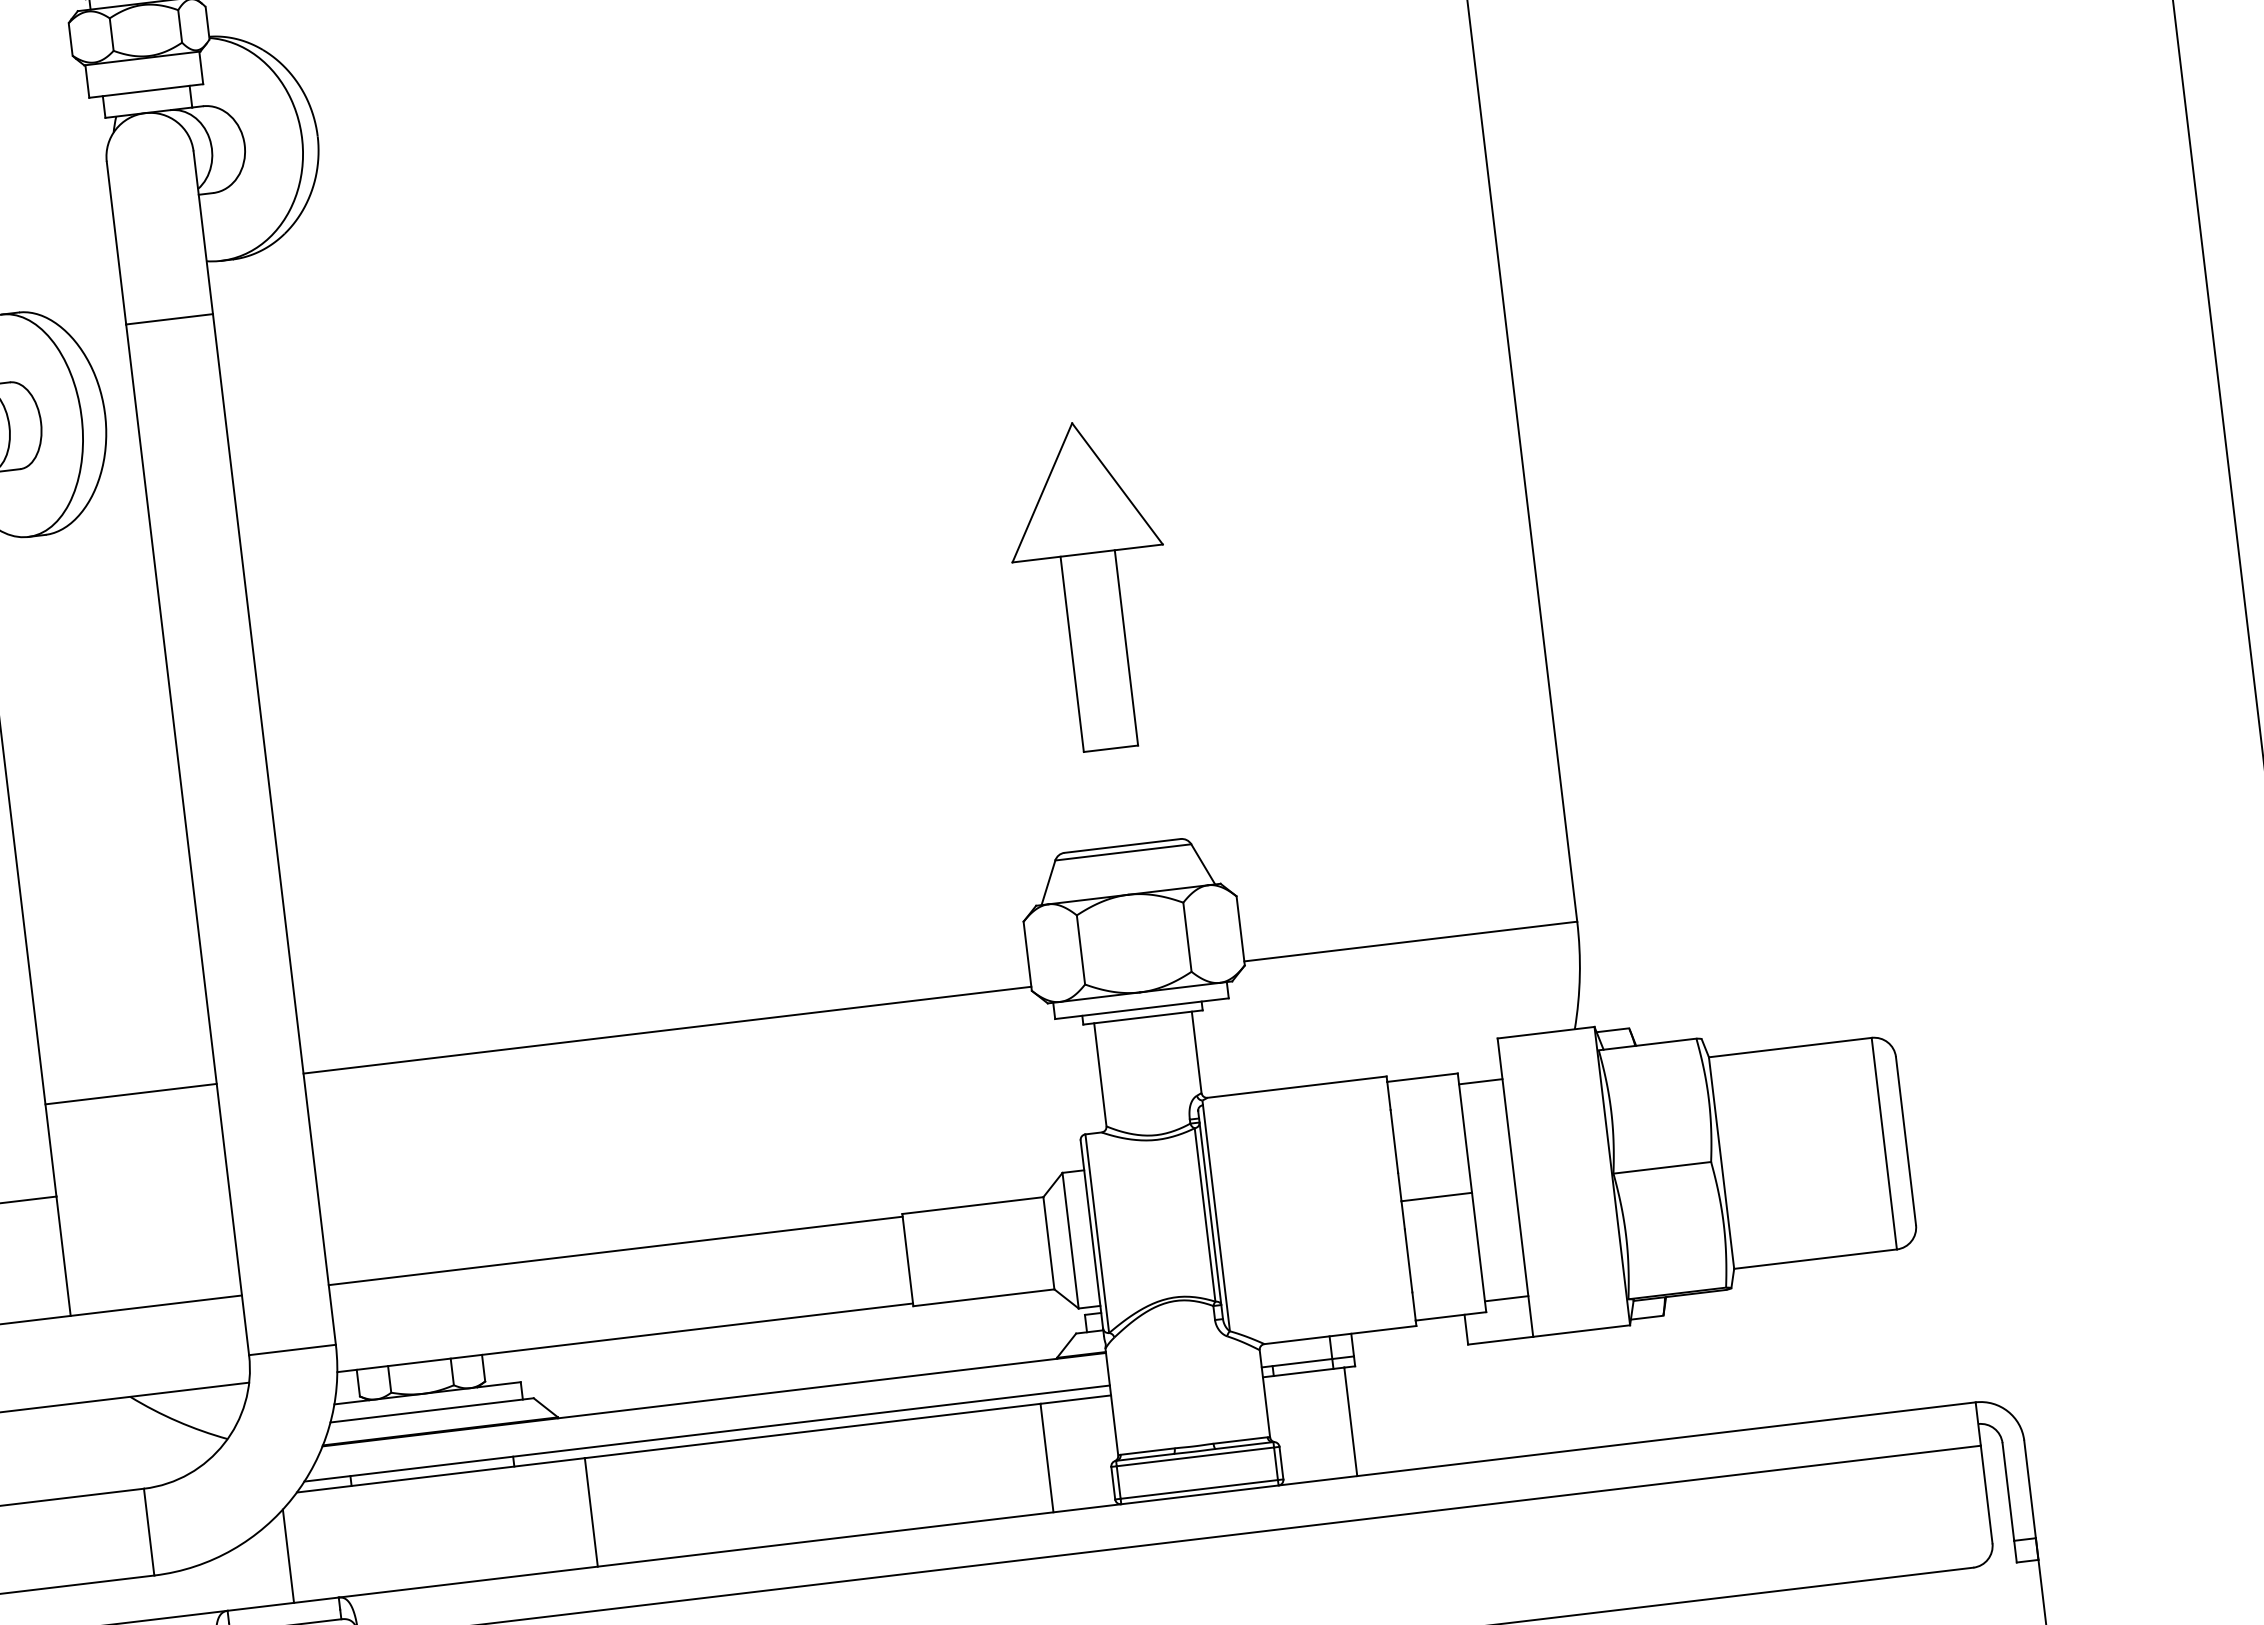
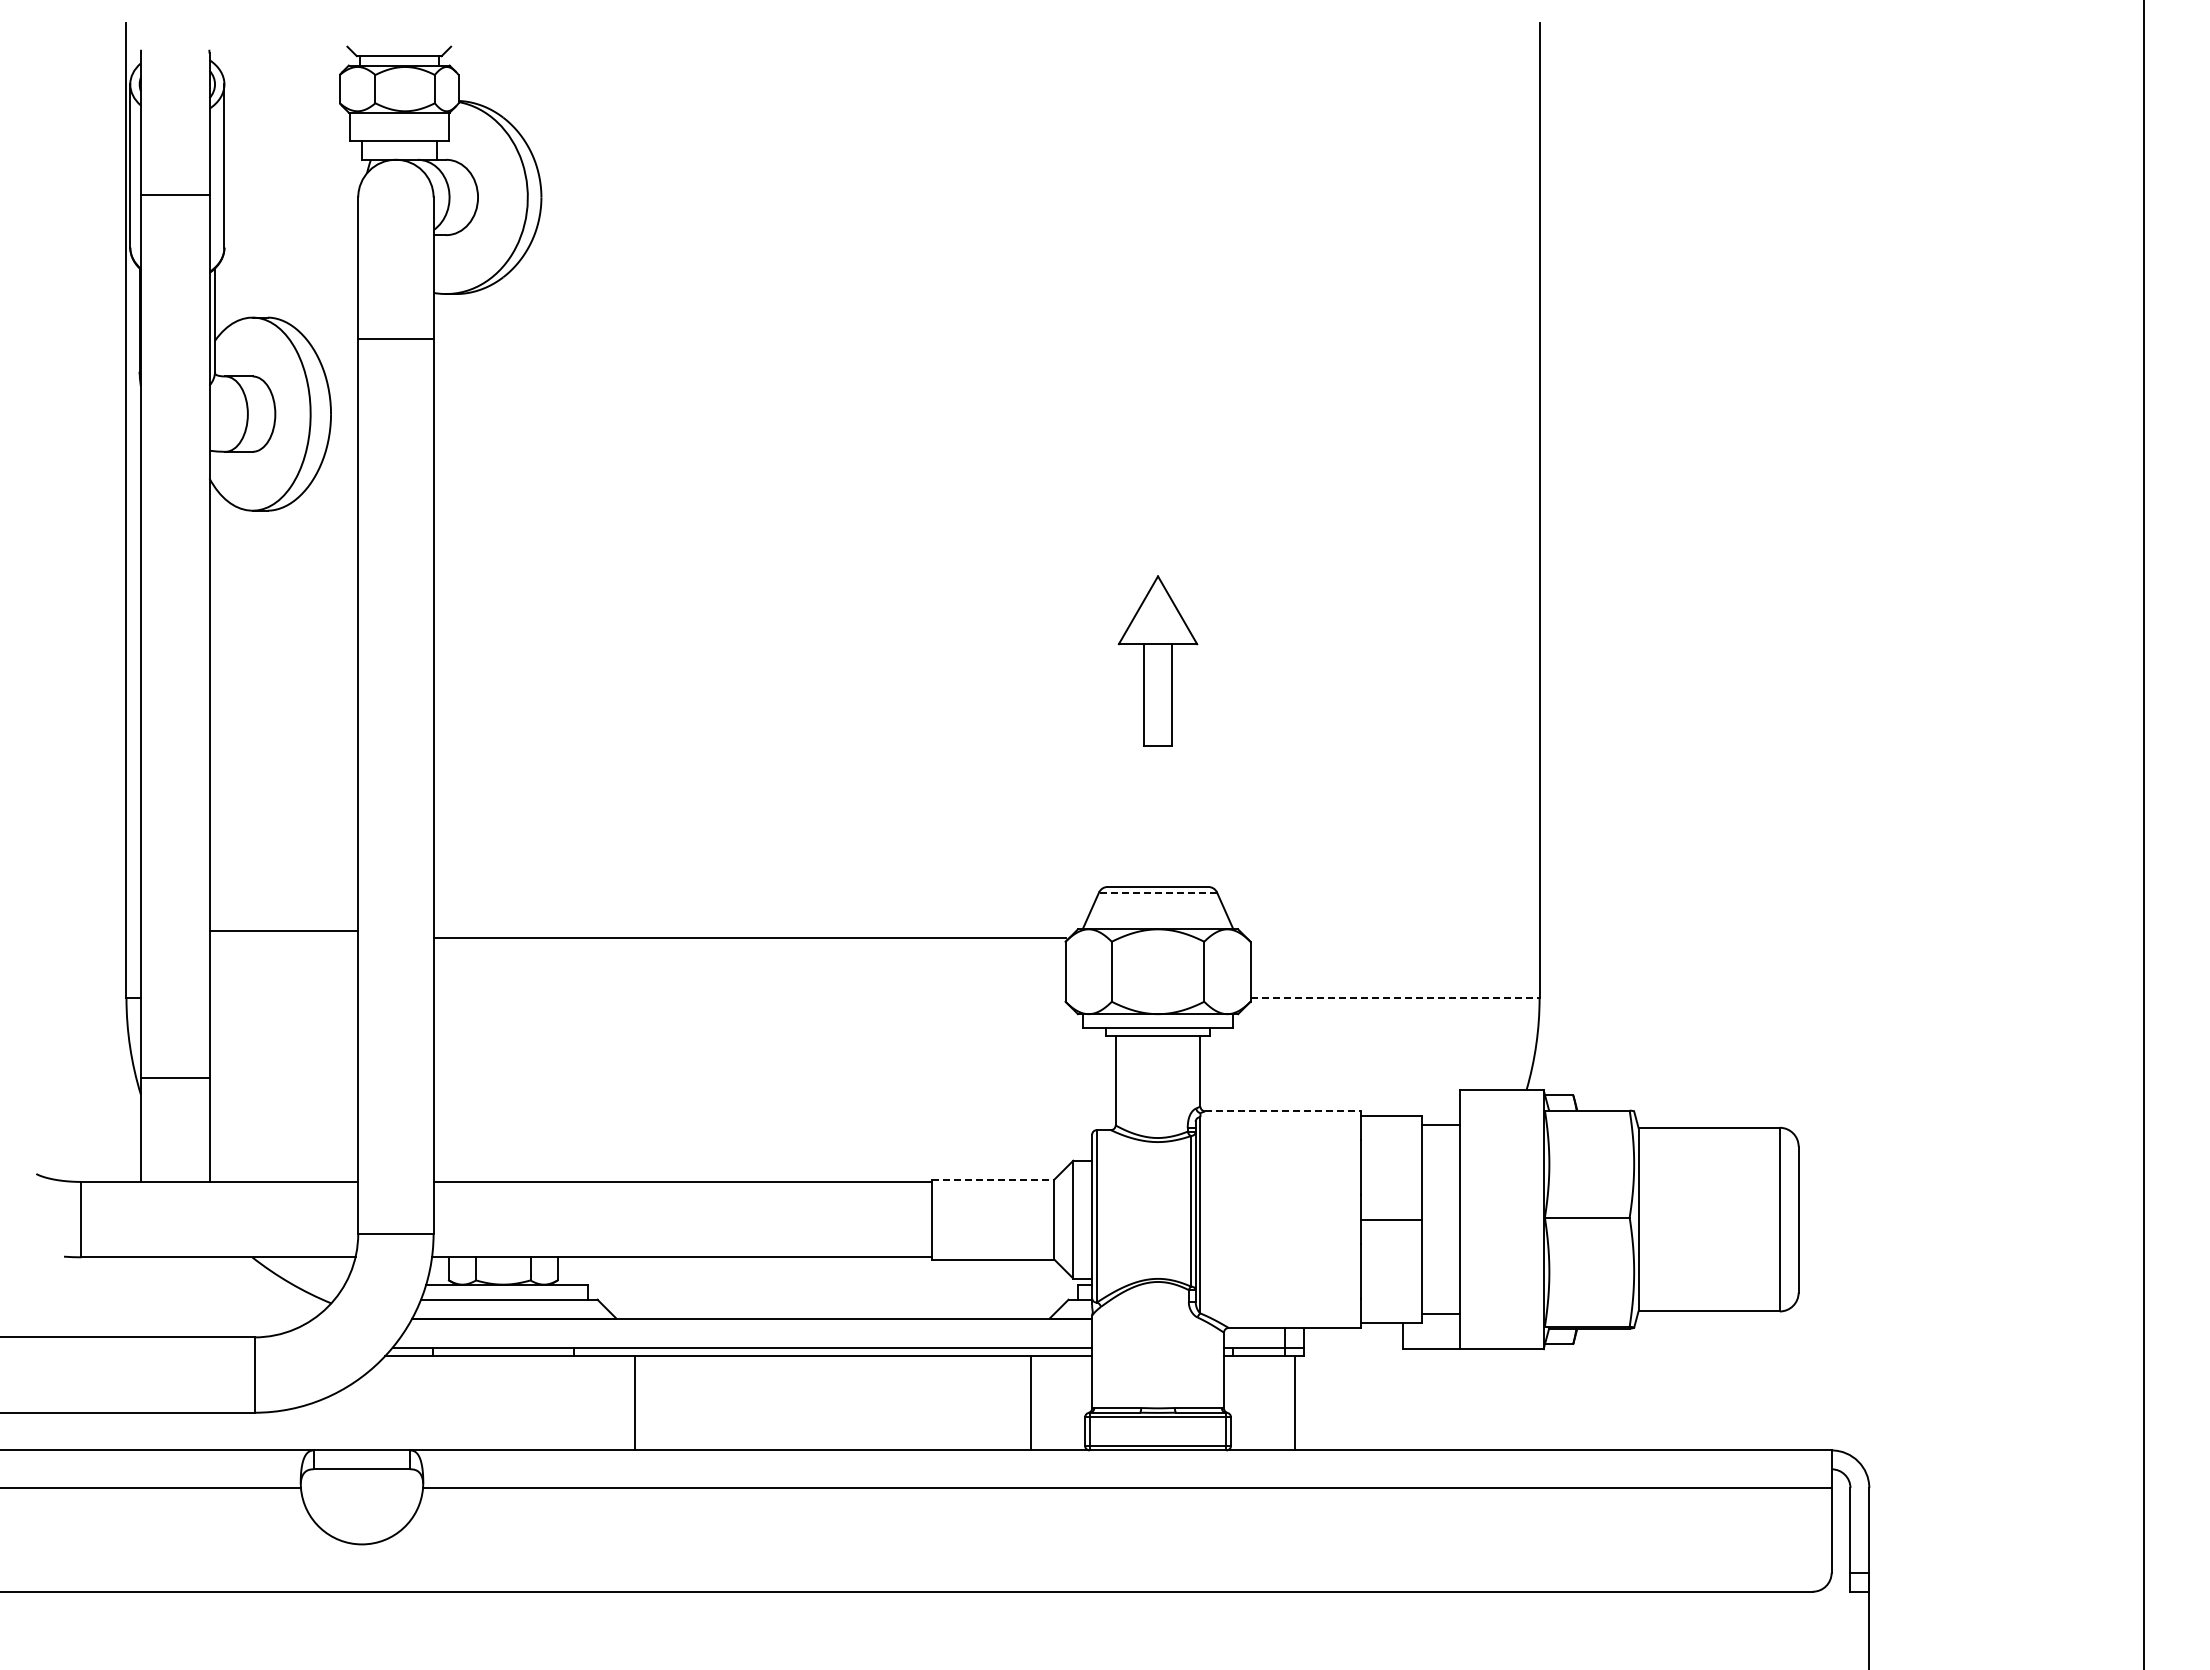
part: (1090, 585) -> (1157, 660), size x0.6
line: (1122, 852) -> (1157, 892), solid -> dashed
line: (1411, 941) -> (1395, 998), solid -> dashed
line: (667, 1030) -> (749, 938), moved
line: (1296, 1087) -> (1282, 1111), solid -> dashed
line: (130, 1094) -> (283, 931), moved
line: (973, 1205) -> (993, 1179), solid -> dashed
line: (288, 1555) -> (371, 1409), removed

